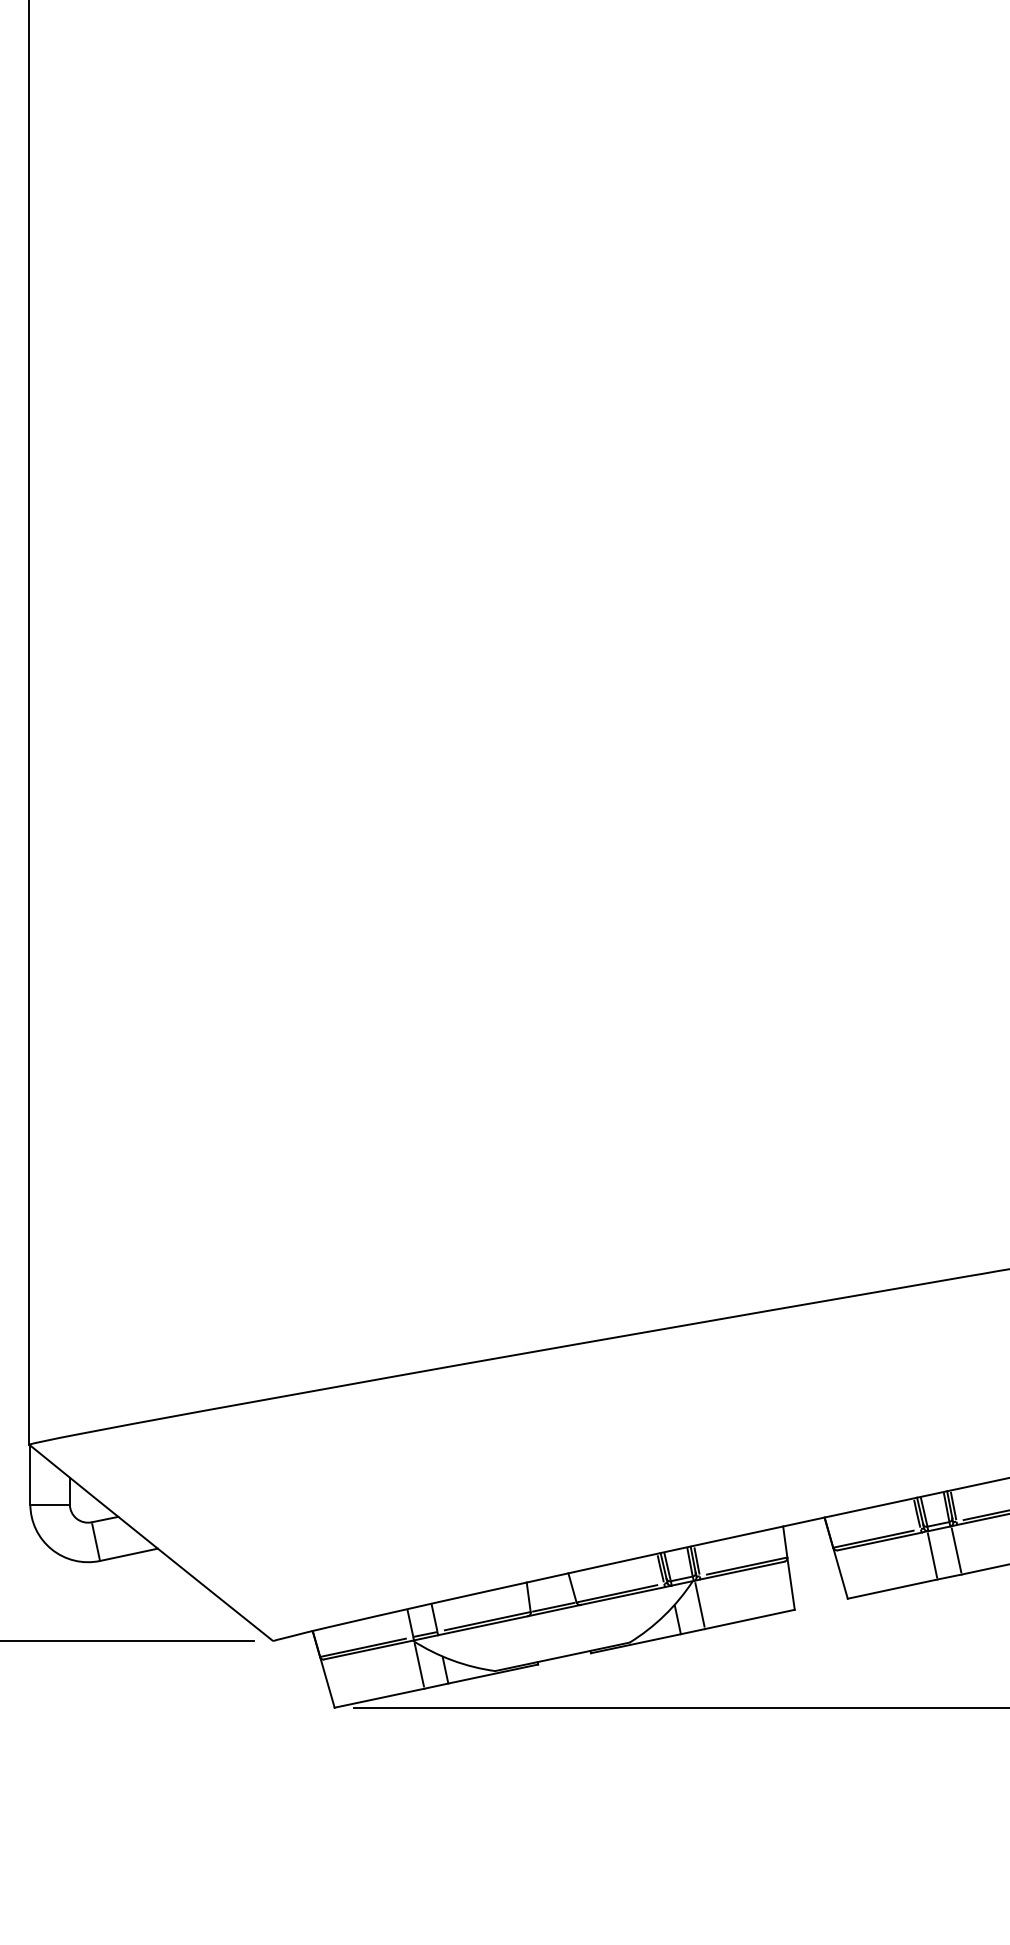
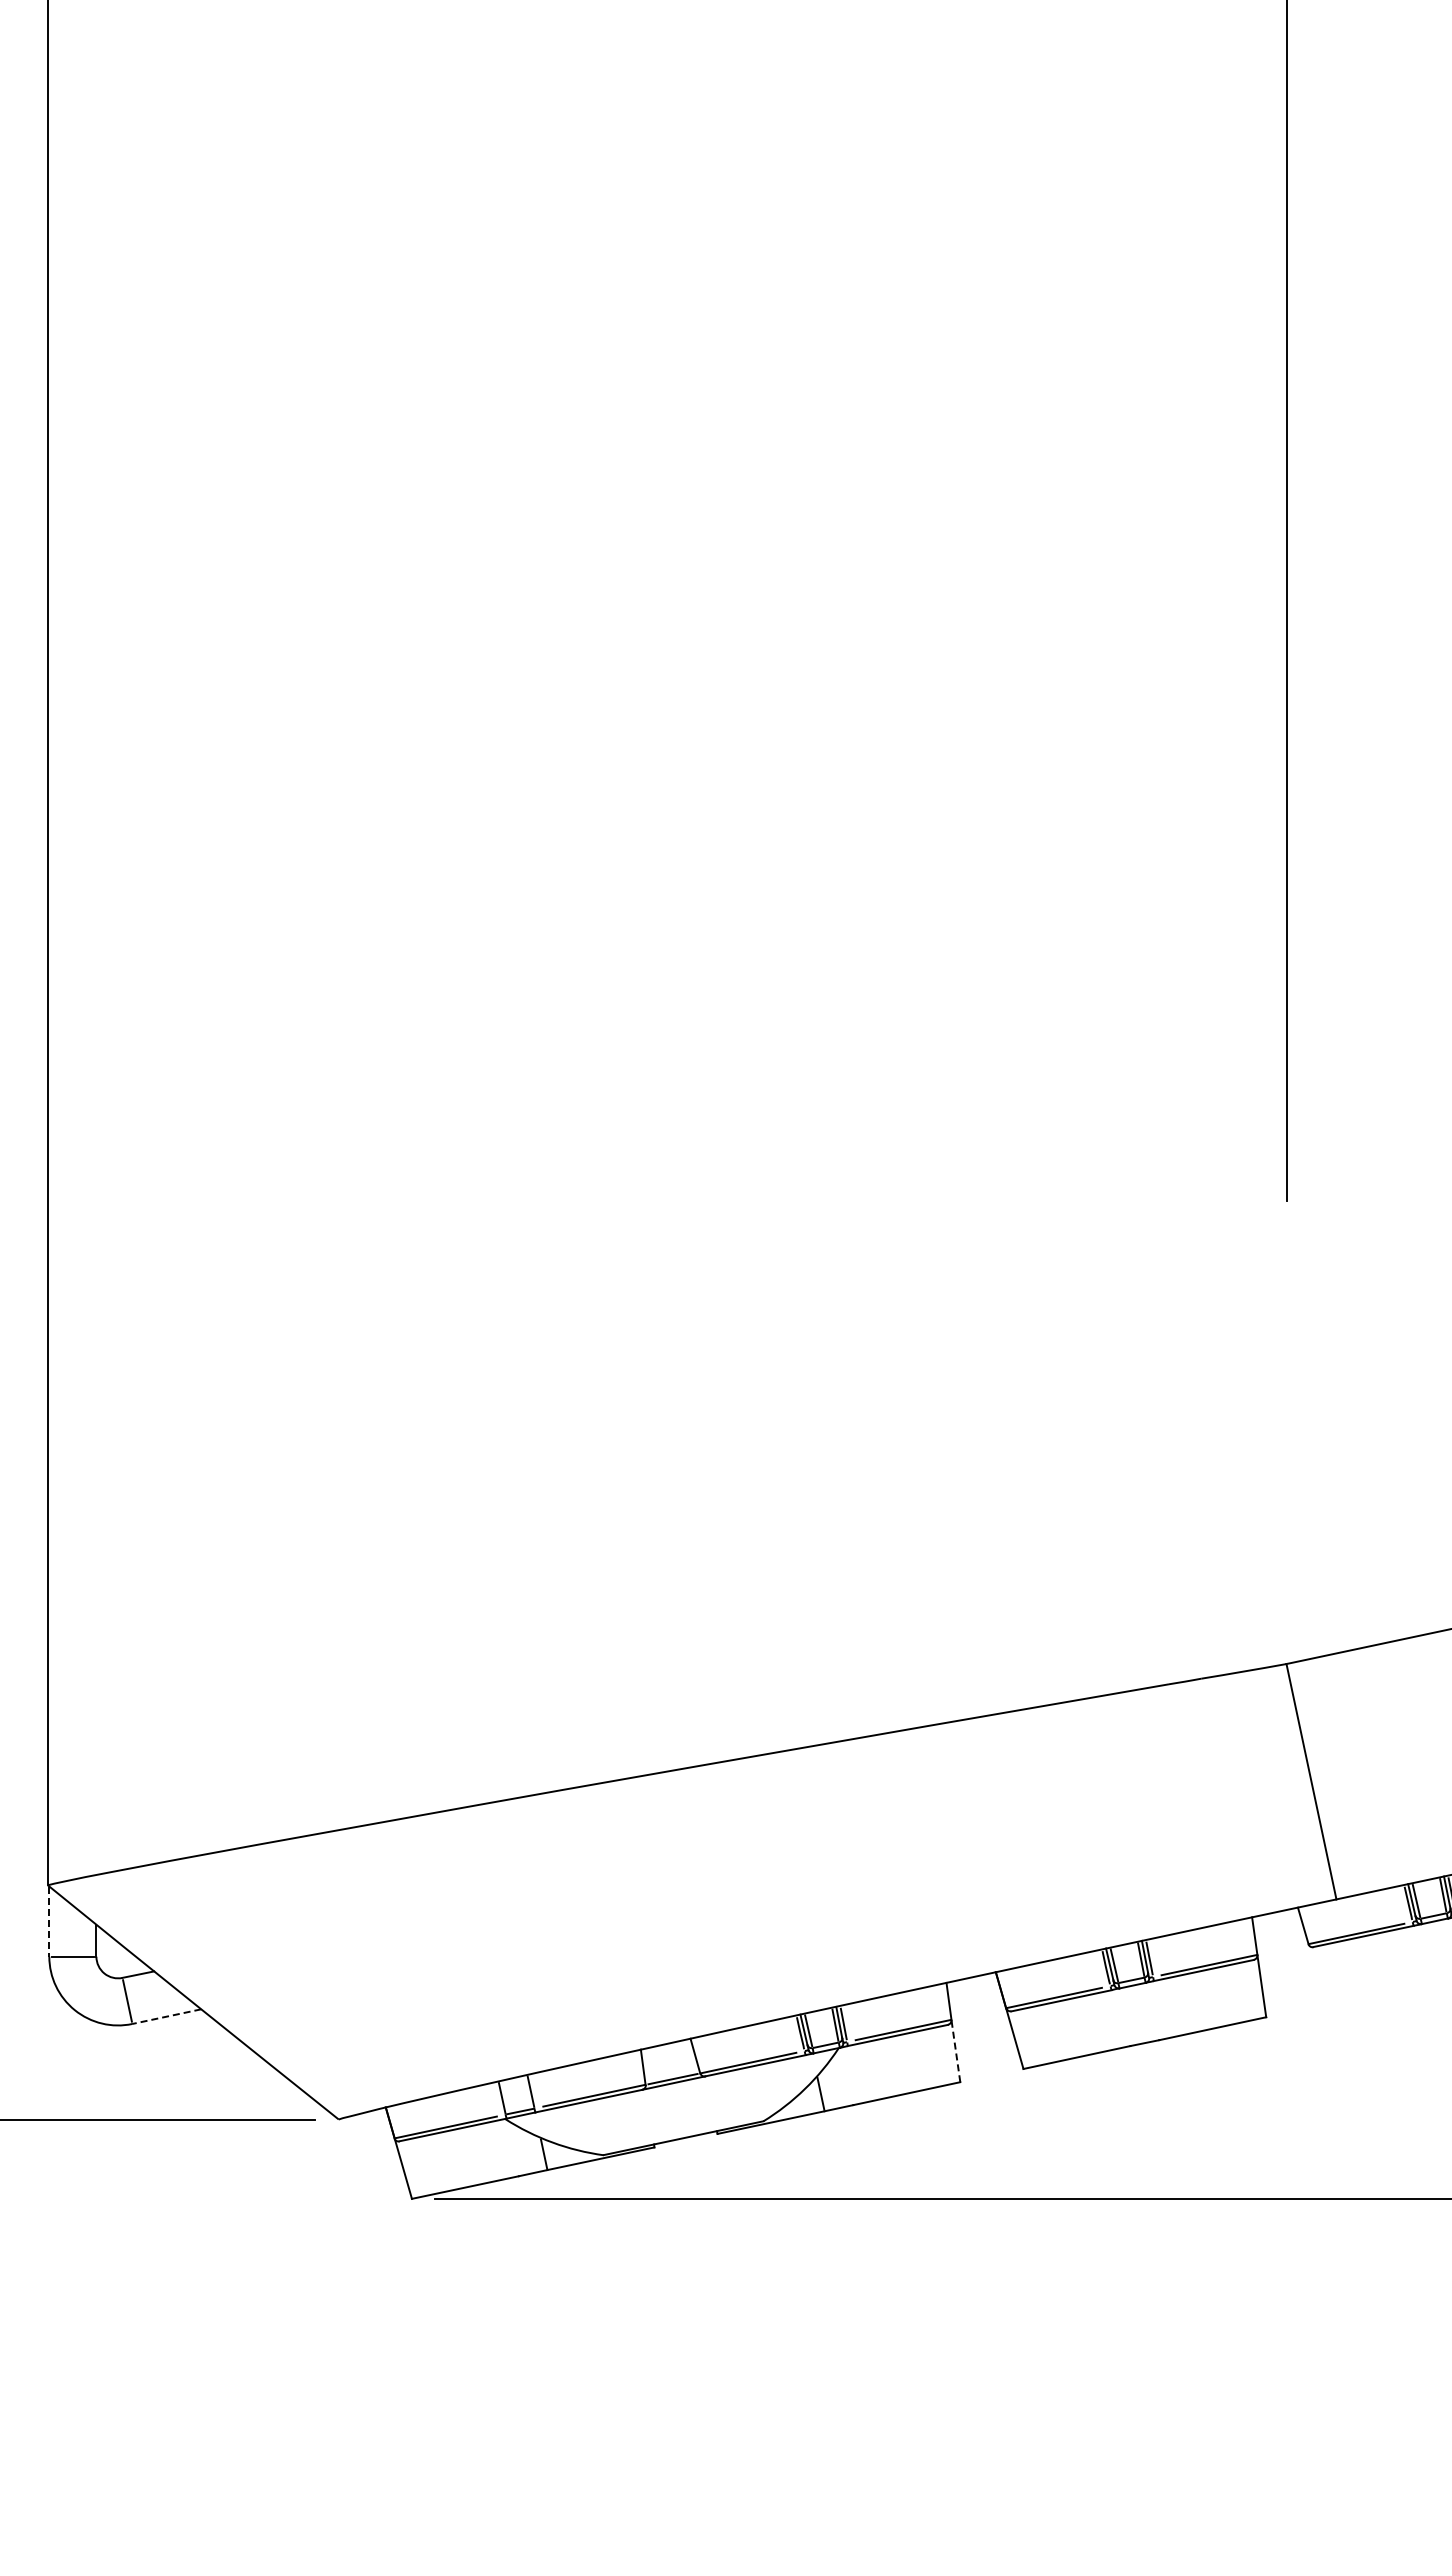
line: (30, 1474) -> (49, 1921), solid -> dashed
line: (956, 1550) -> (1152, 2011), removed
line: (128, 1554) -> (166, 2016), solid -> dashed
line: (931, 1555) -> (1123, 2017), removed
line: (790, 1583) -> (955, 2050), solid -> dashed
line: (699, 1605) -> (846, 2076), removed
line: (419, 1664) -> (512, 2147), removed

